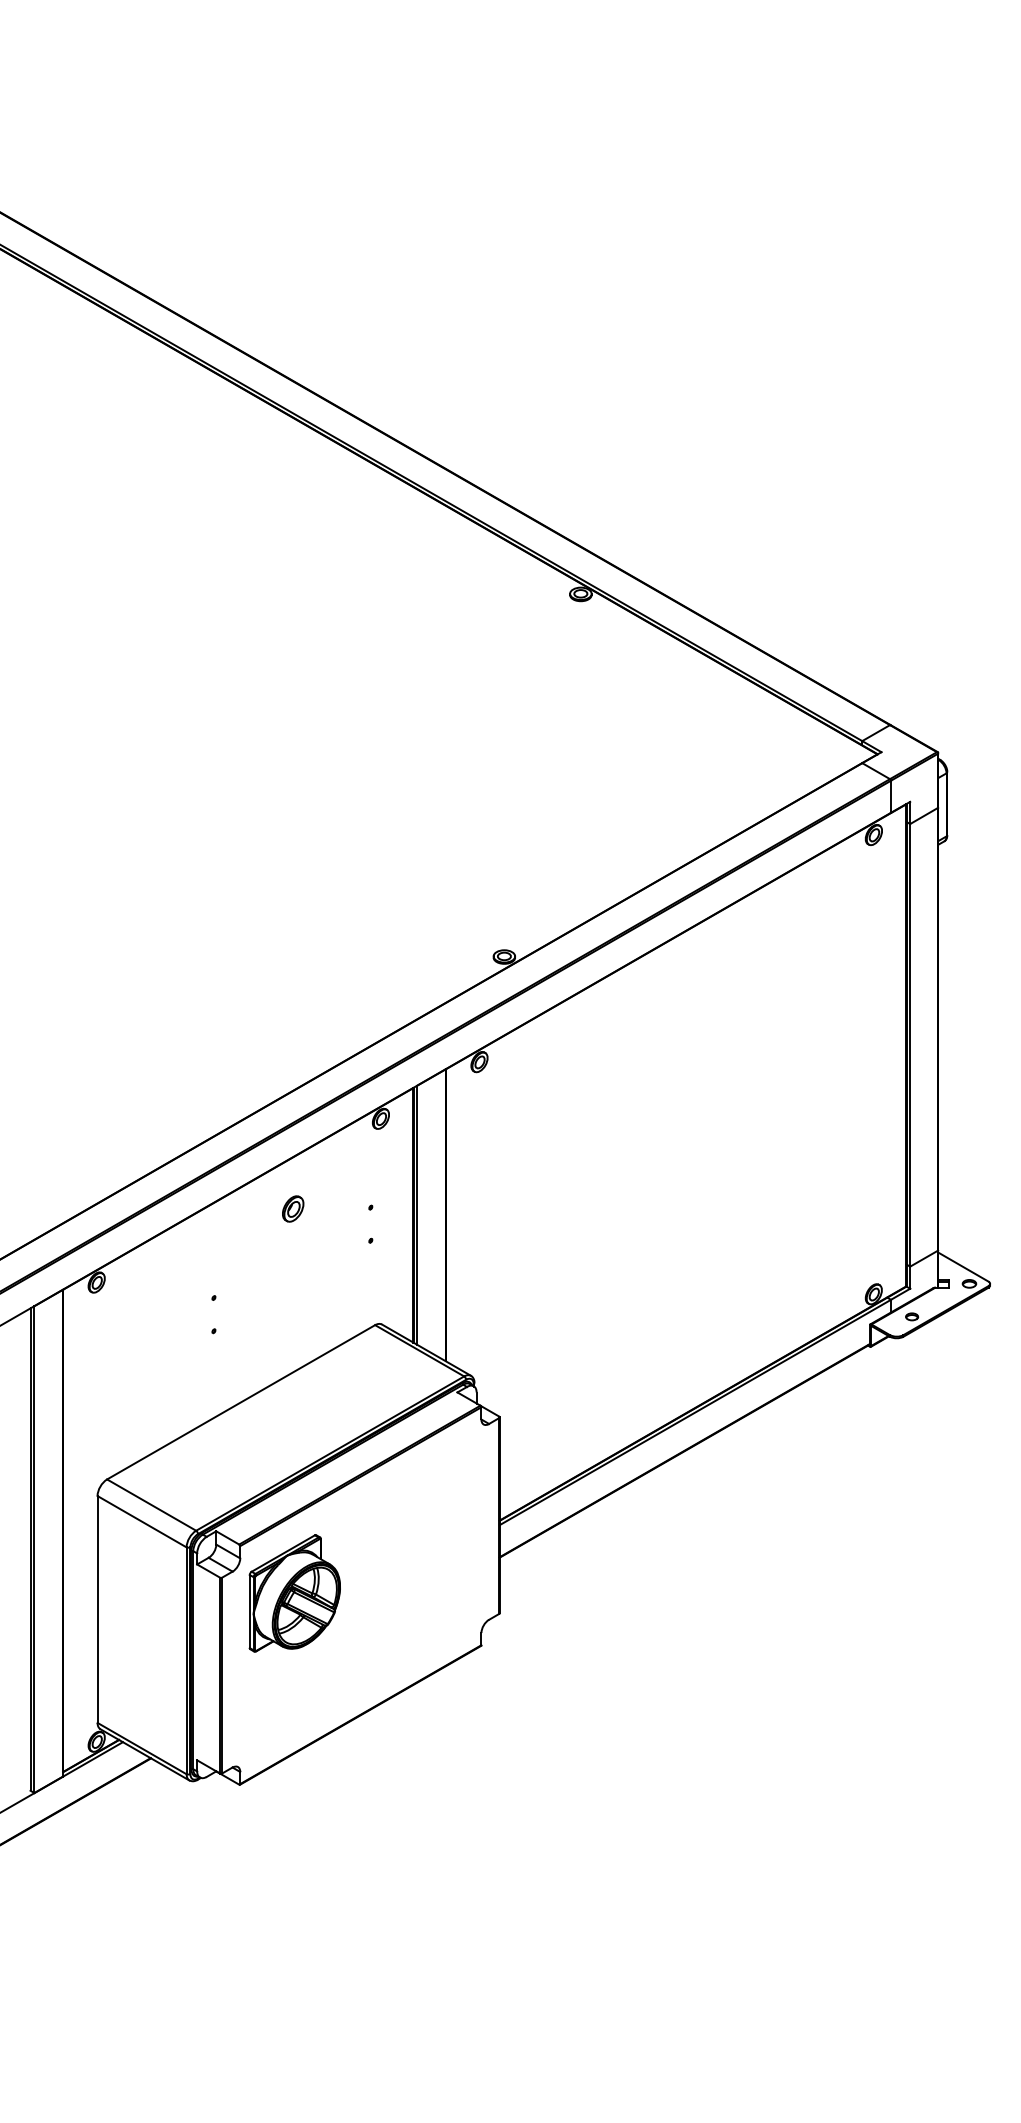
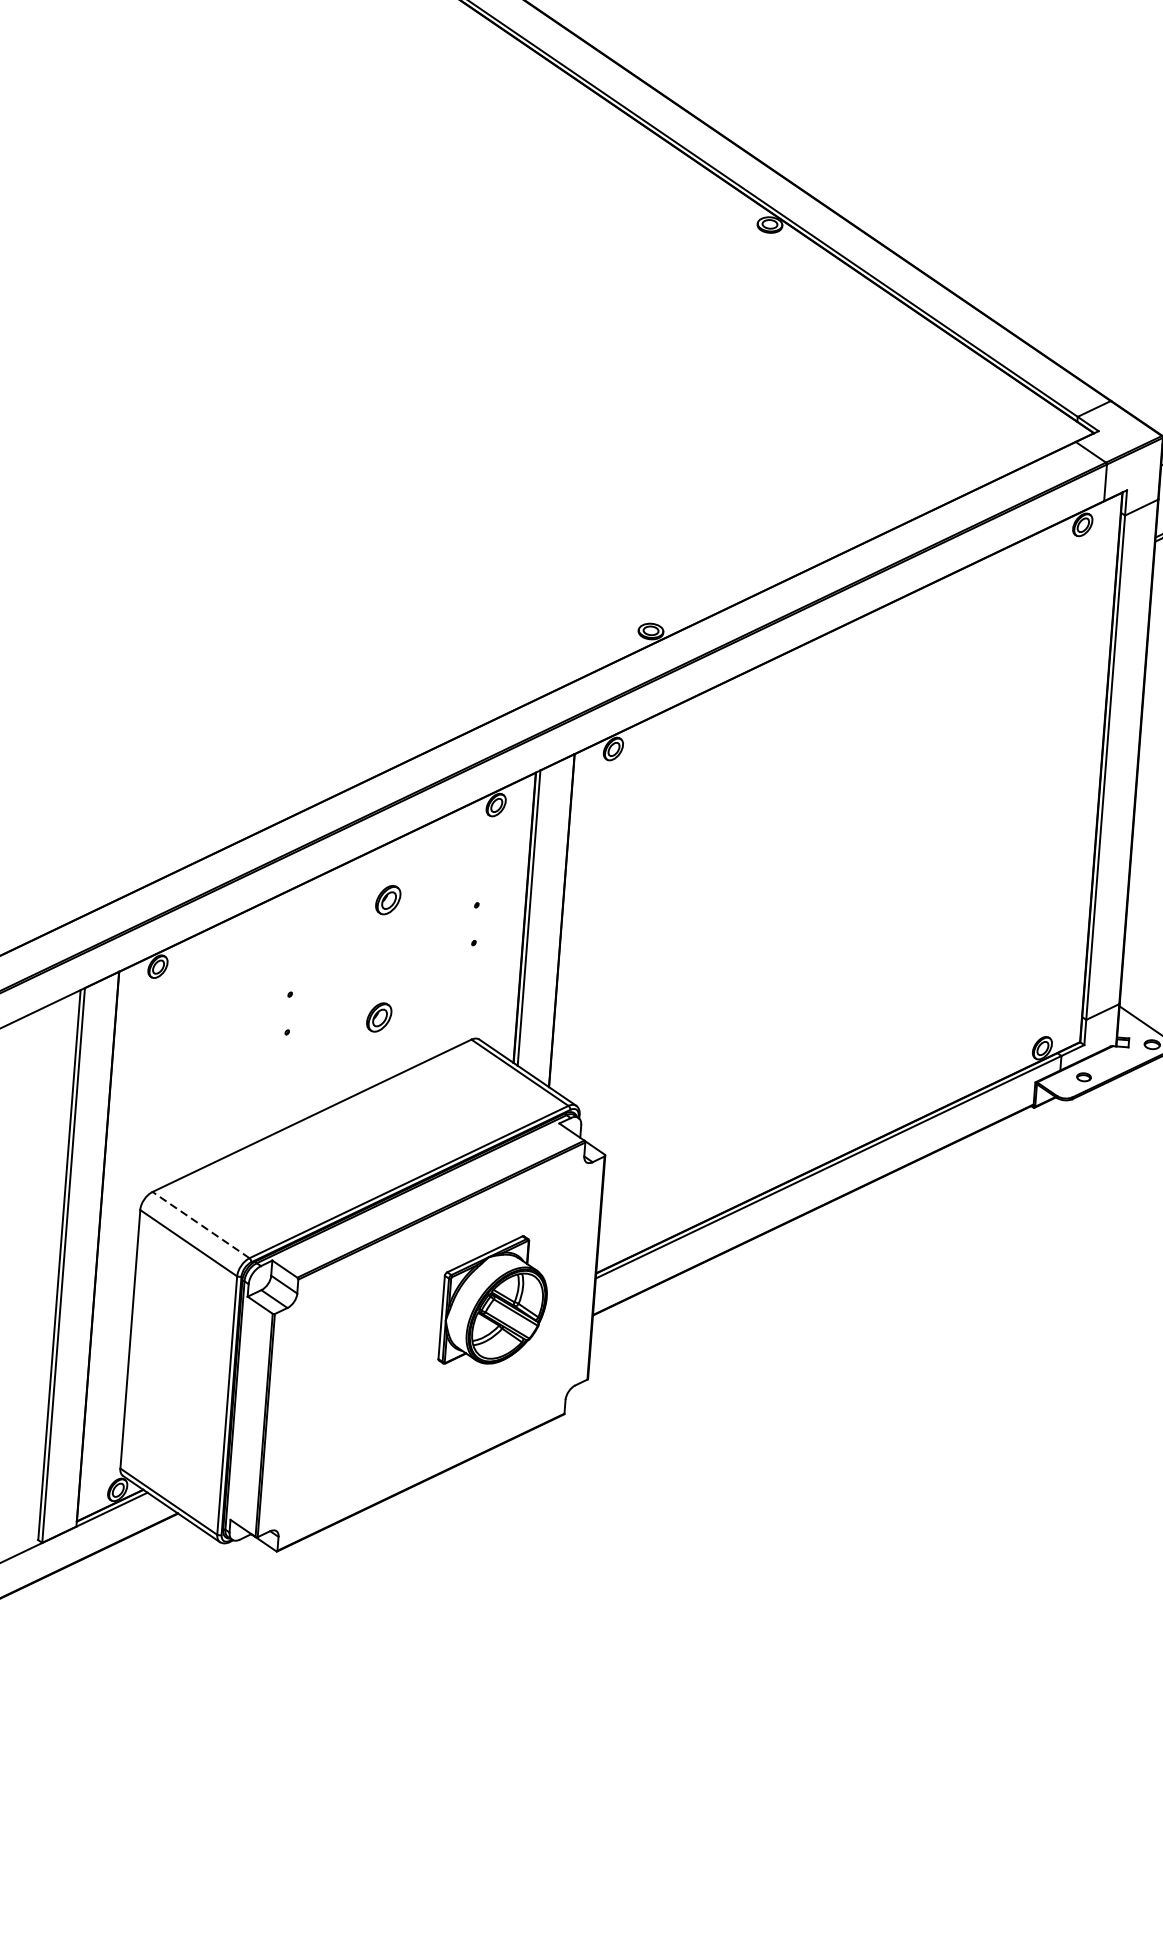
part: (293, 1311) -> (379, 1016), added
line: (151, 1504) -> (200, 1224), solid -> dashed
part: (294, 1593) -> (494, 1300), moved

